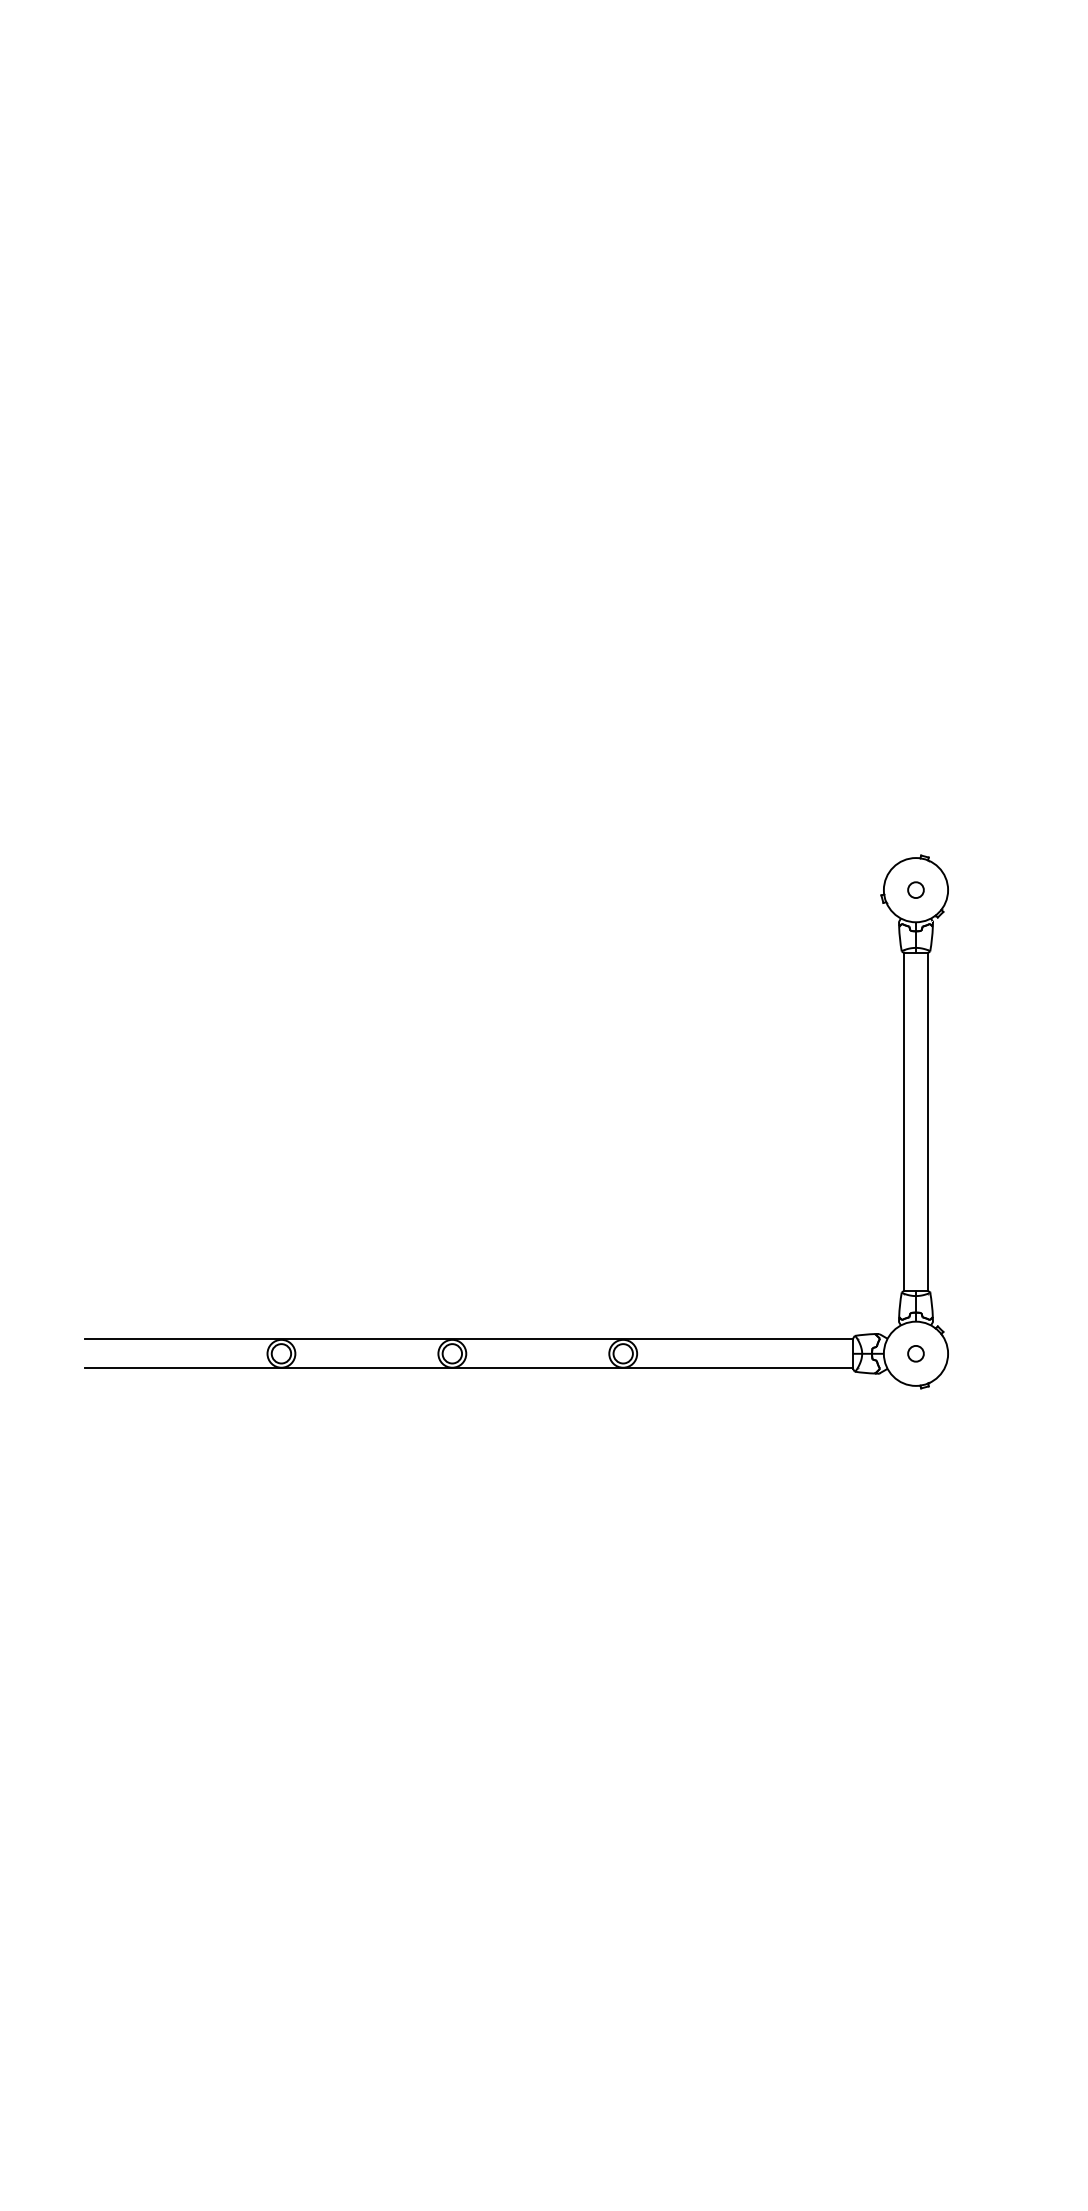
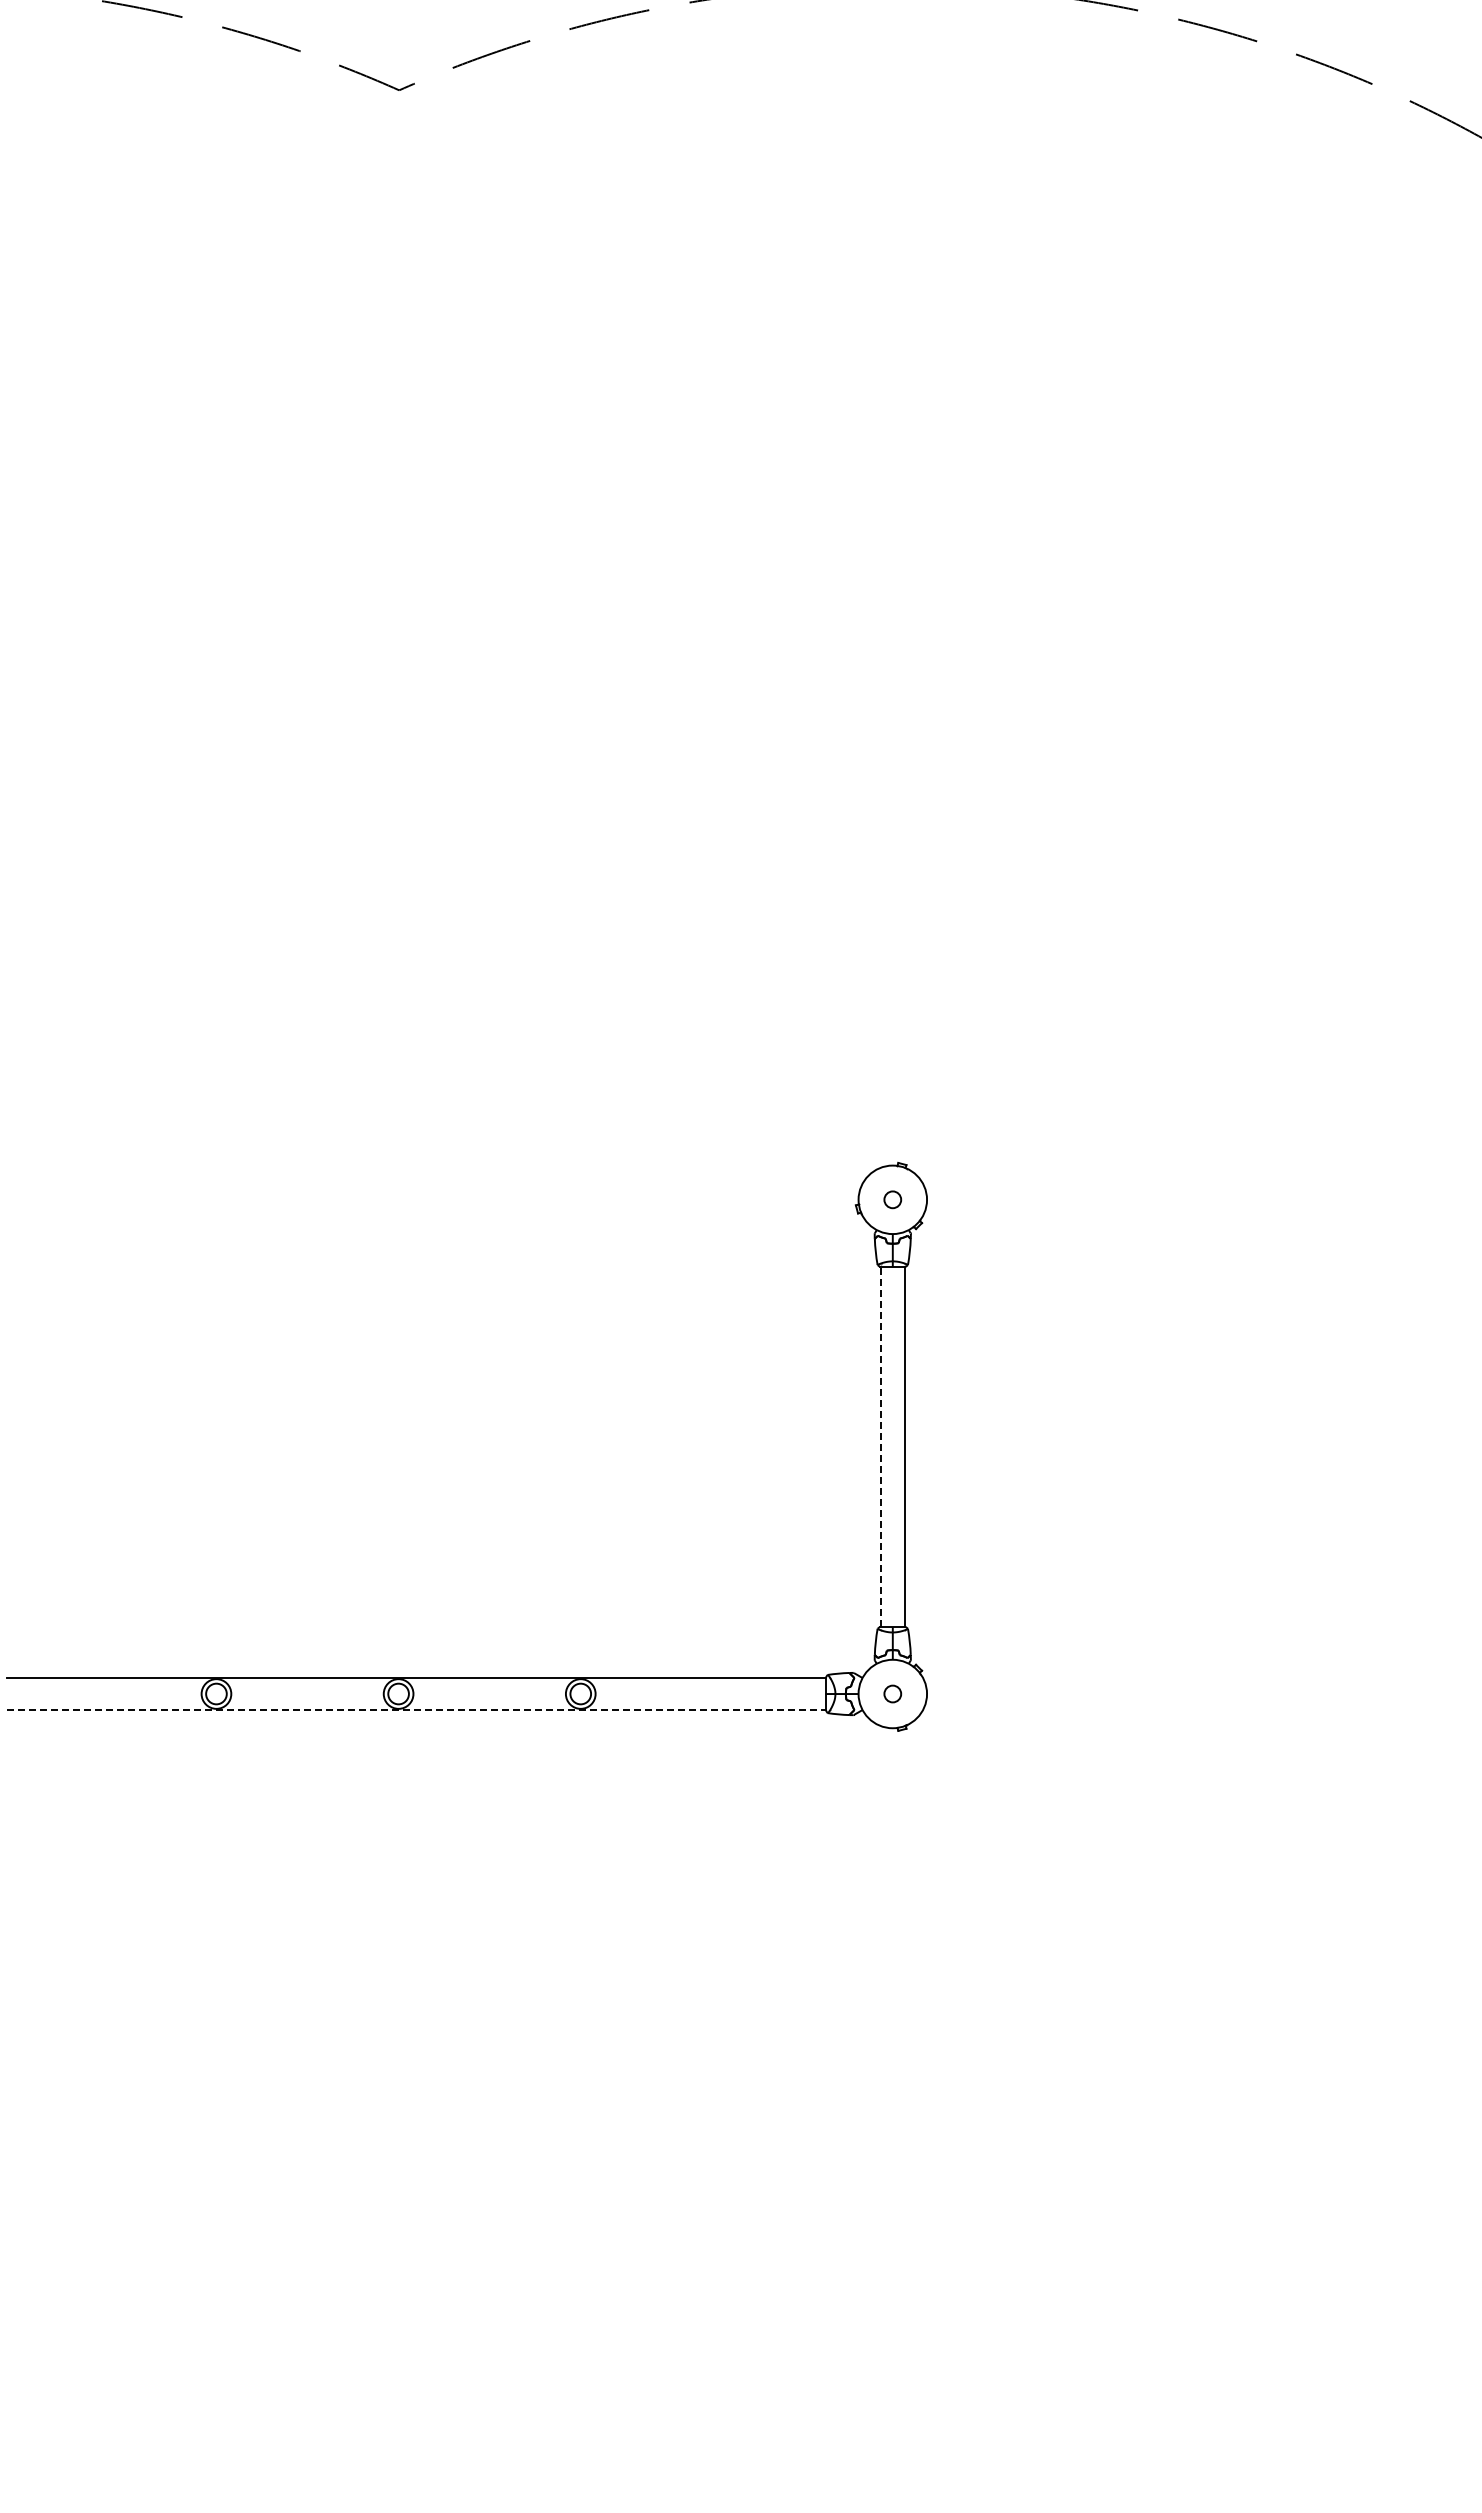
line: (904, 1121) -> (880, 1446), solid -> dashed
line: (469, 1368) -> (416, 1709), solid -> dashed

